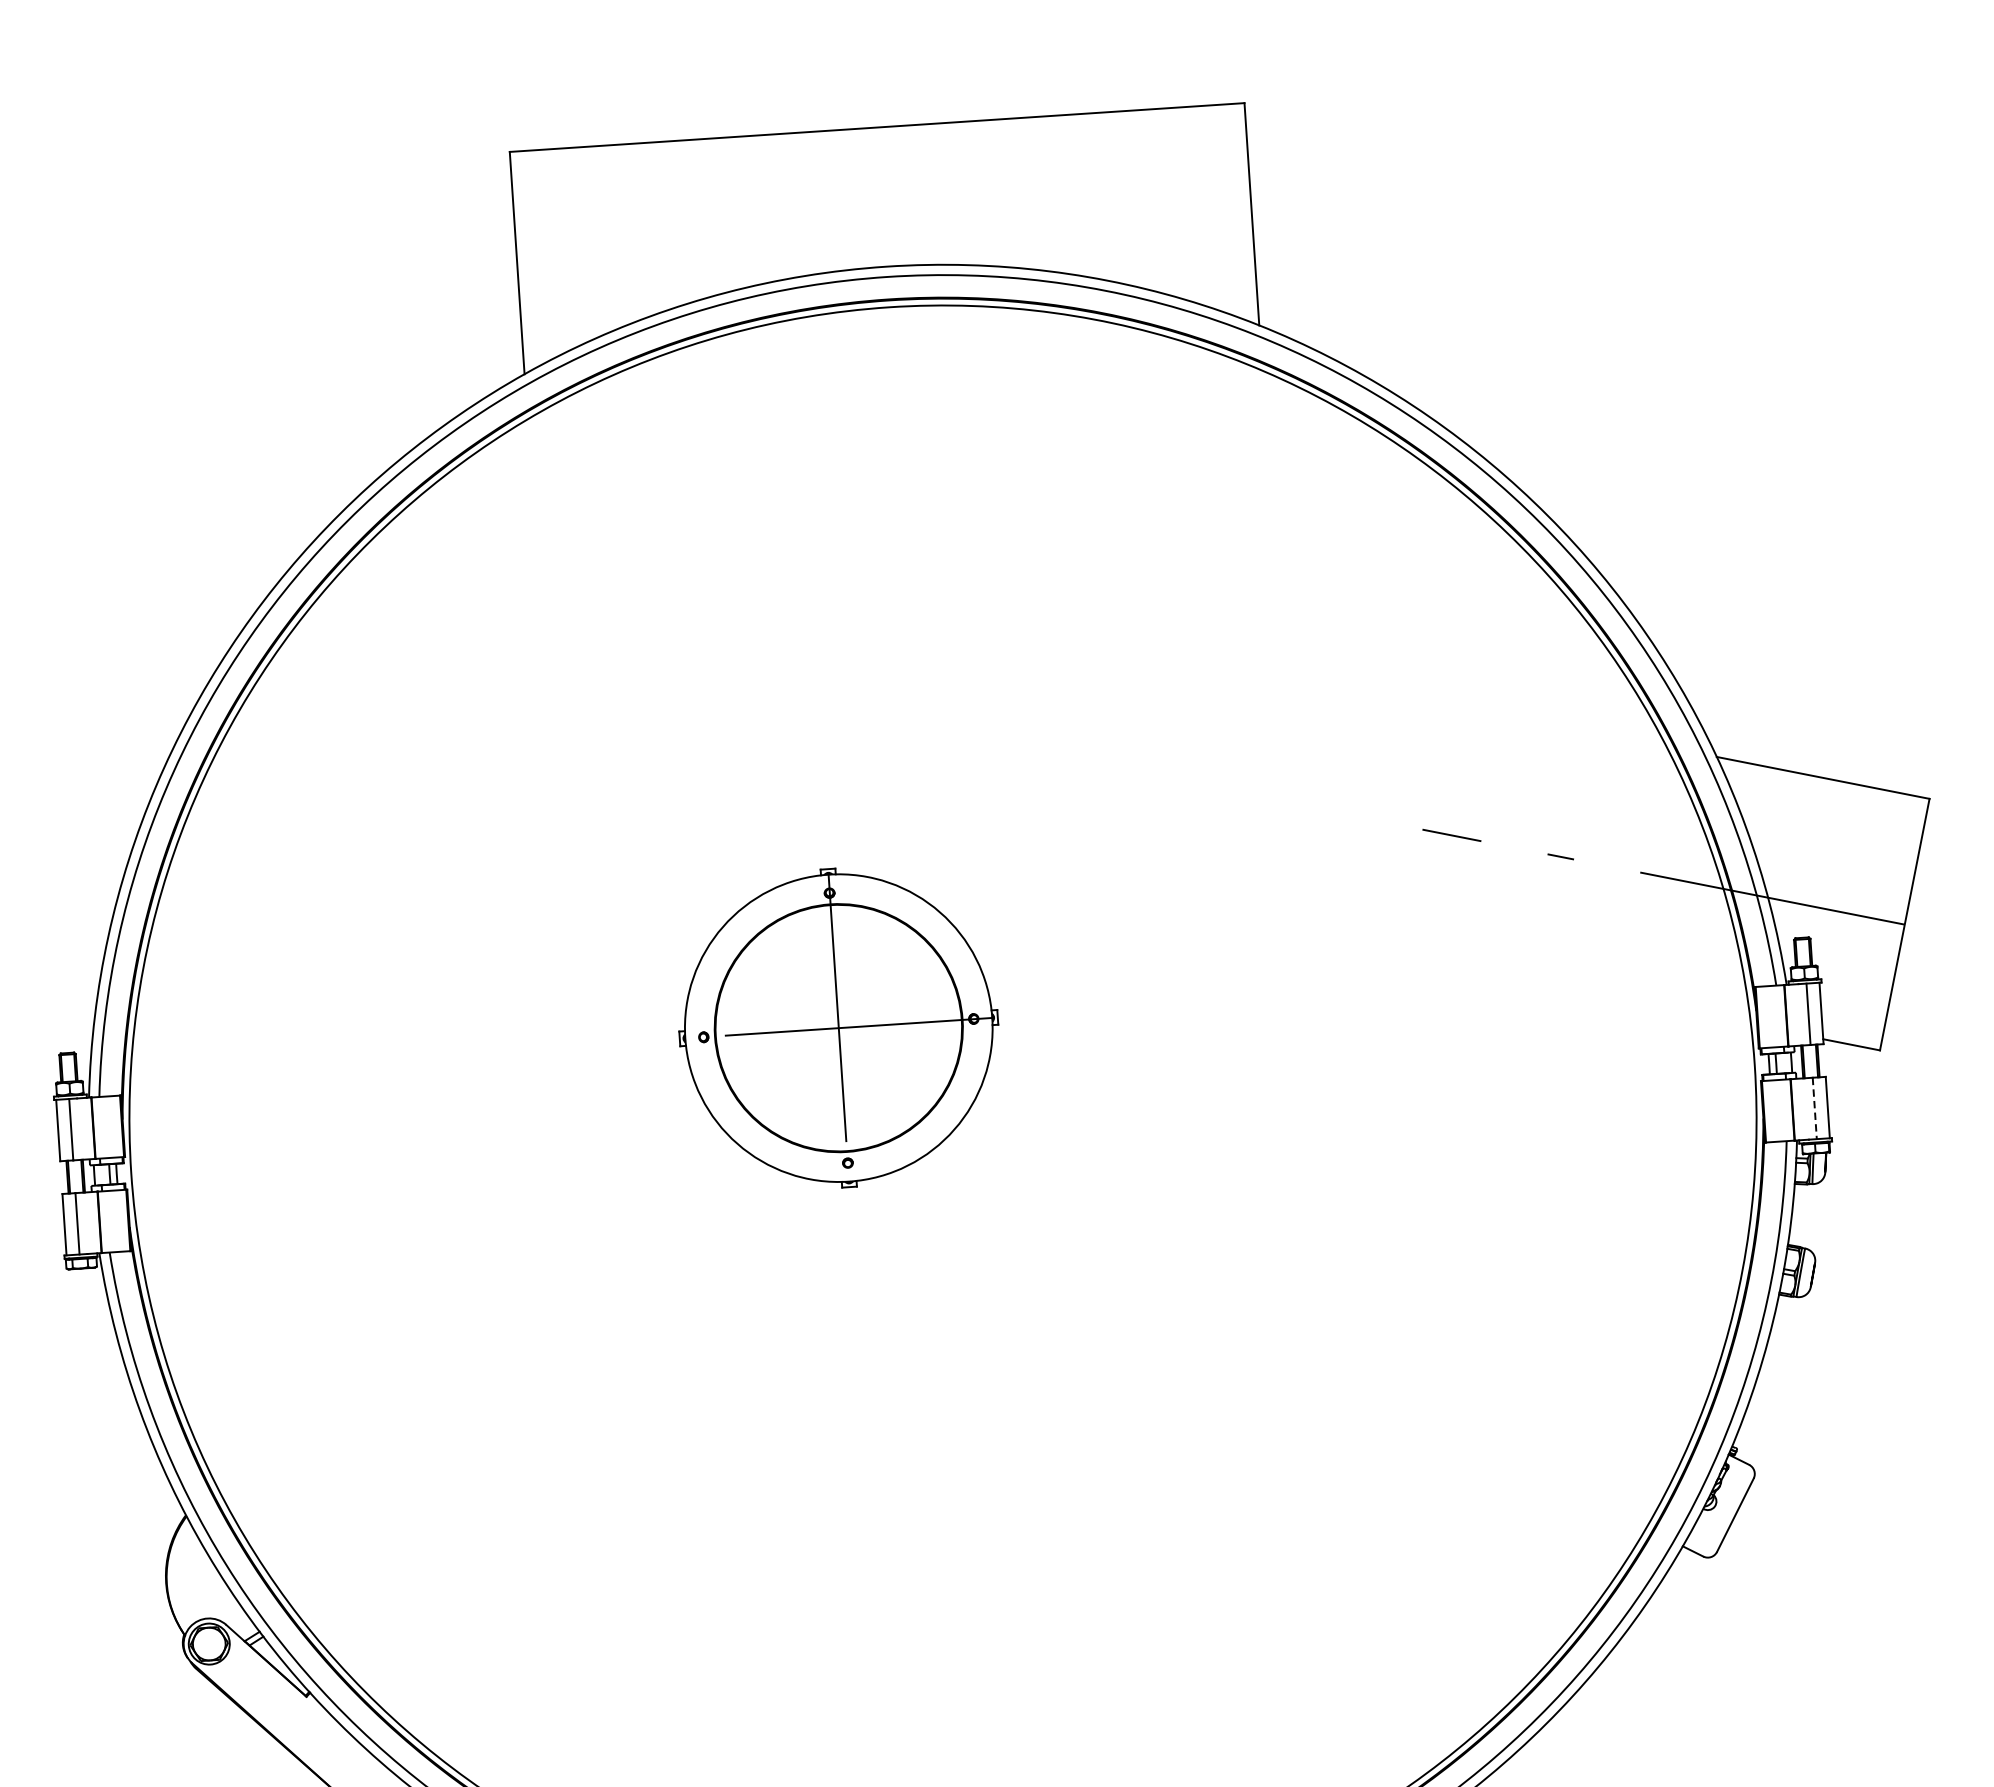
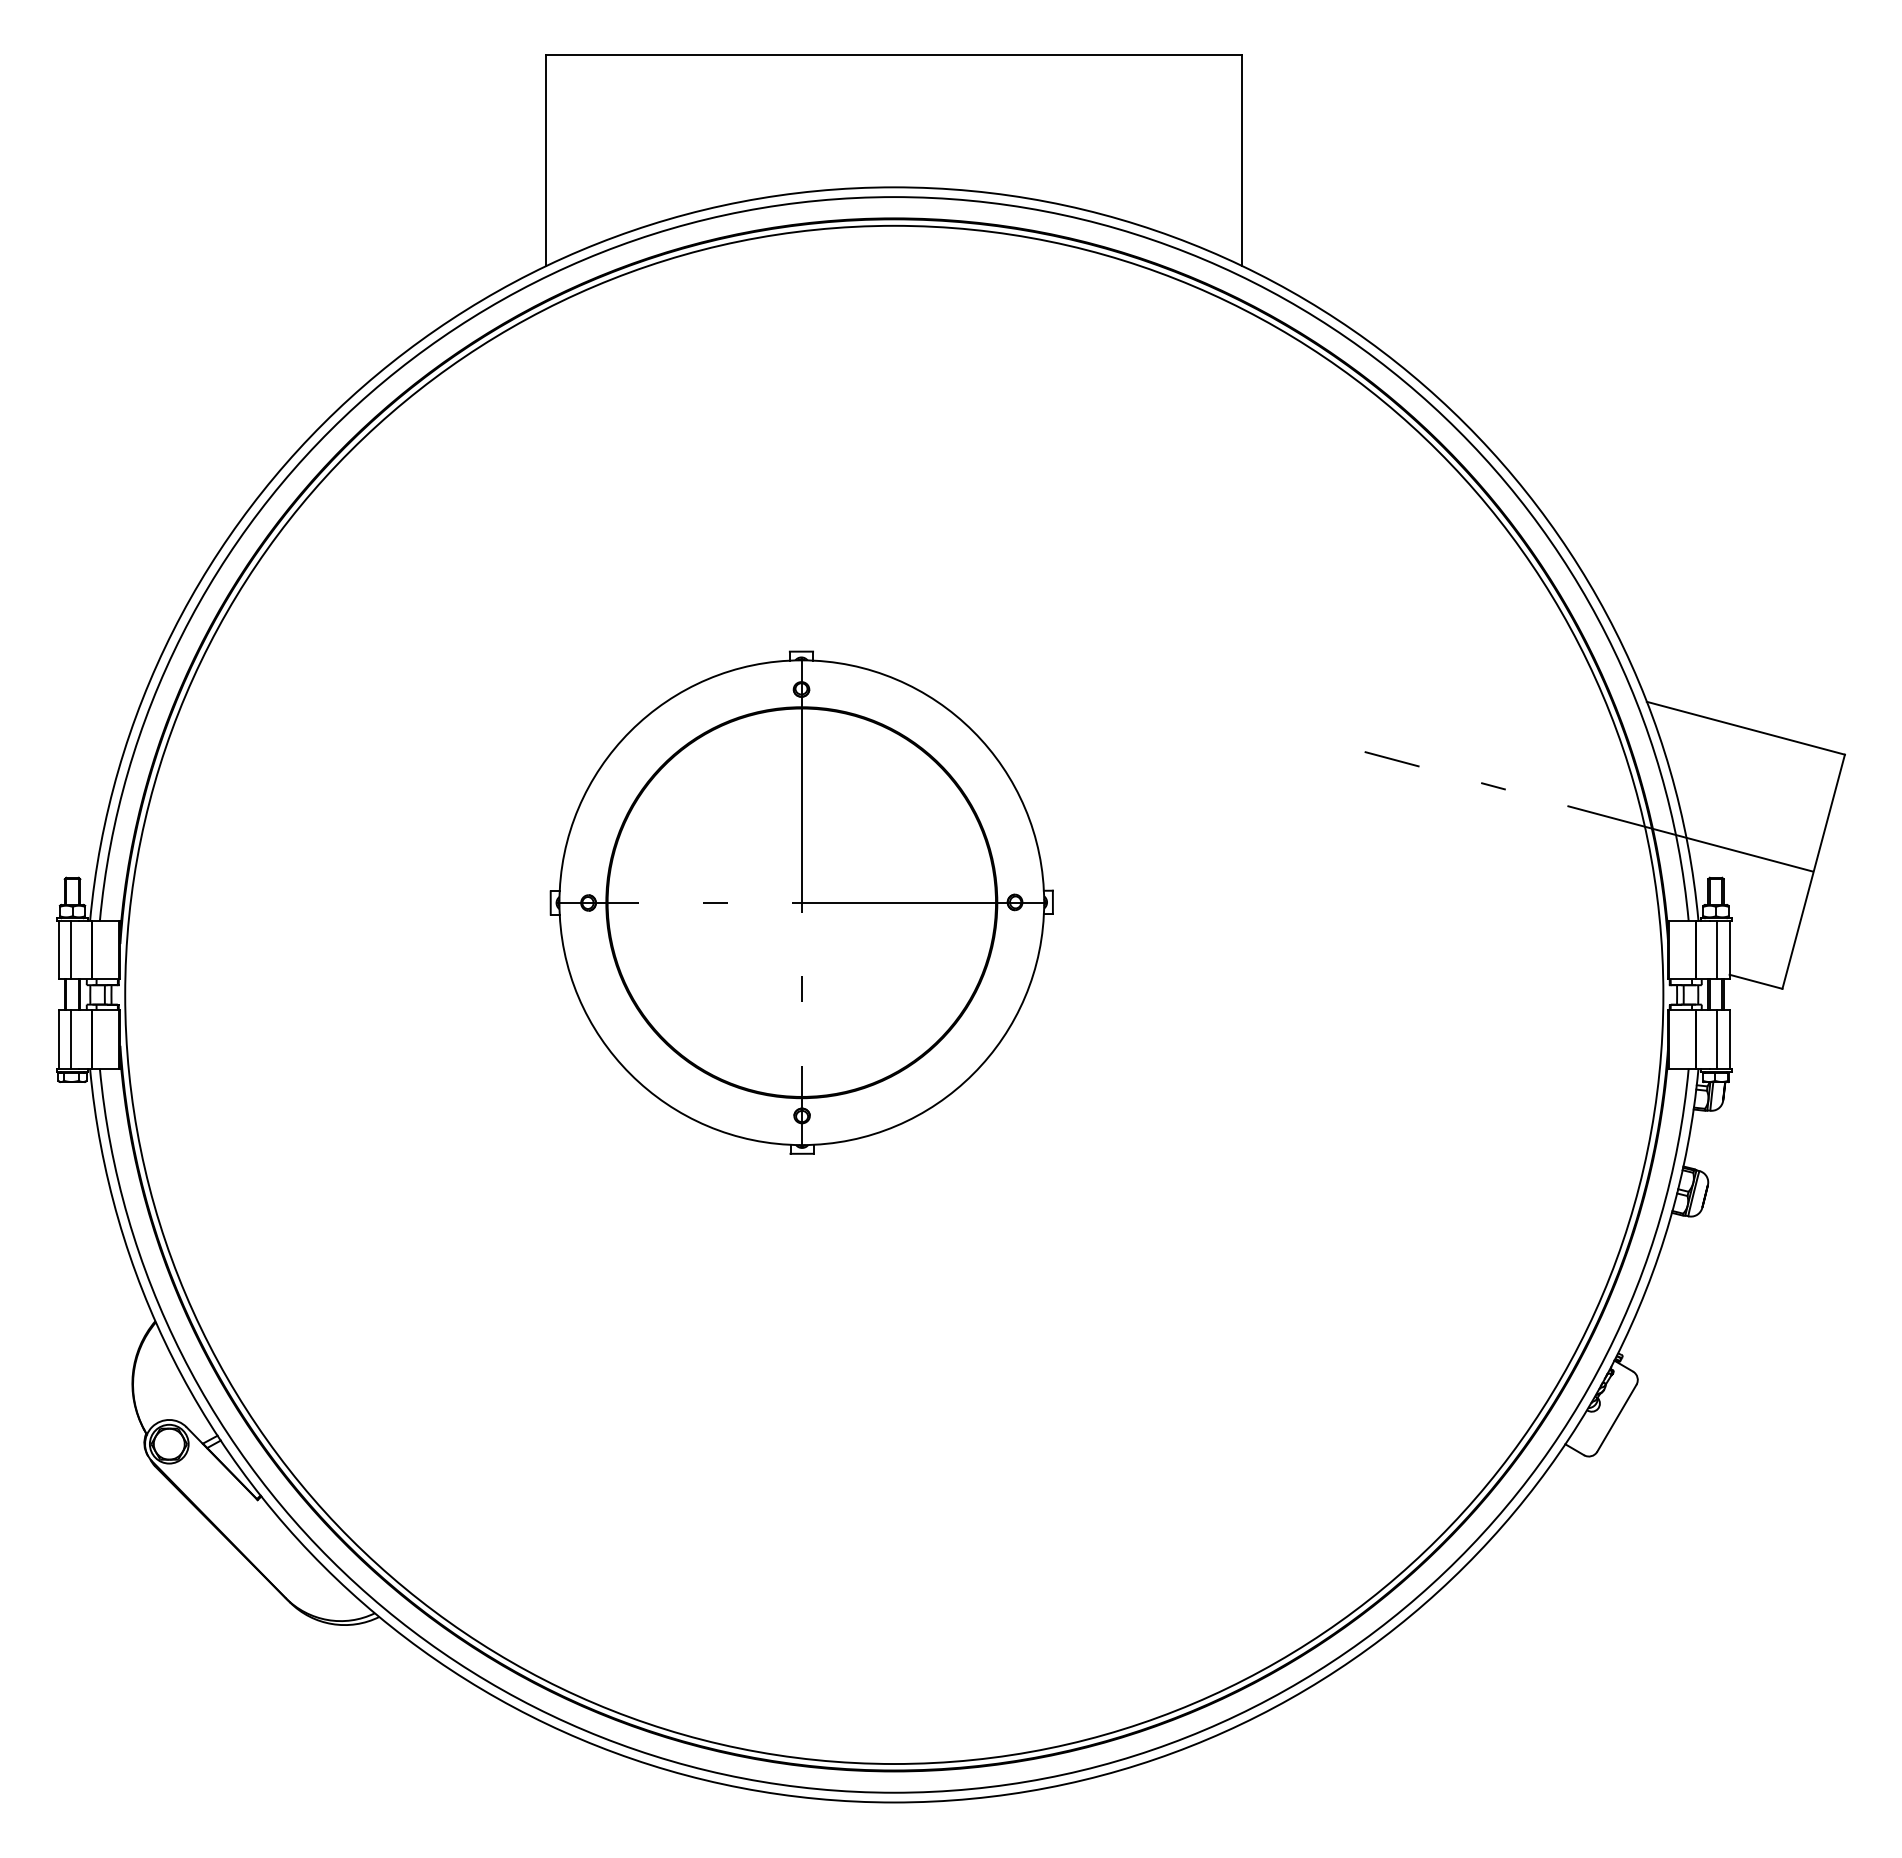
part: (838, 1028) -> (801, 902), size x1.67
line: (1815, 1109) -> (1717, 1040), dashed -> solid

